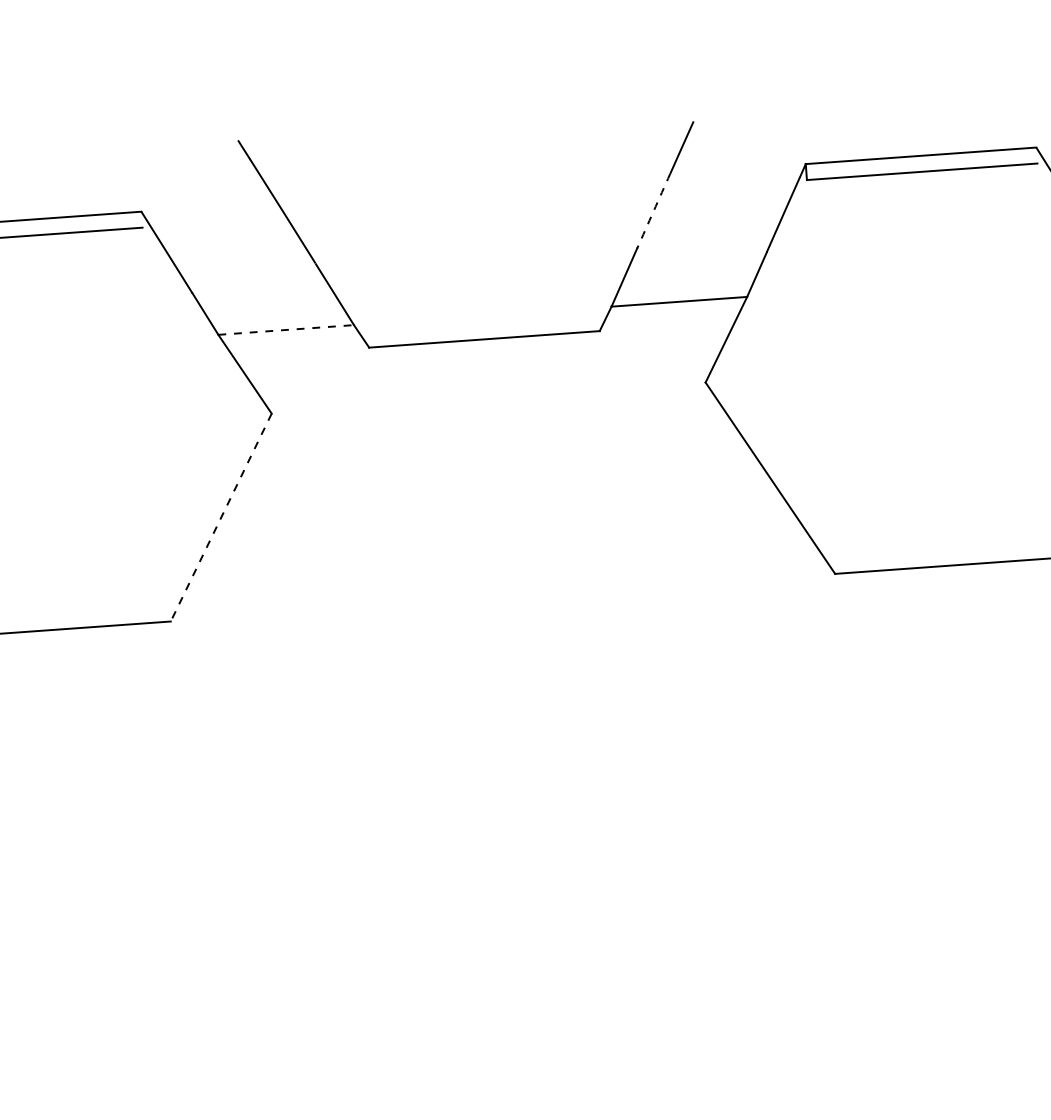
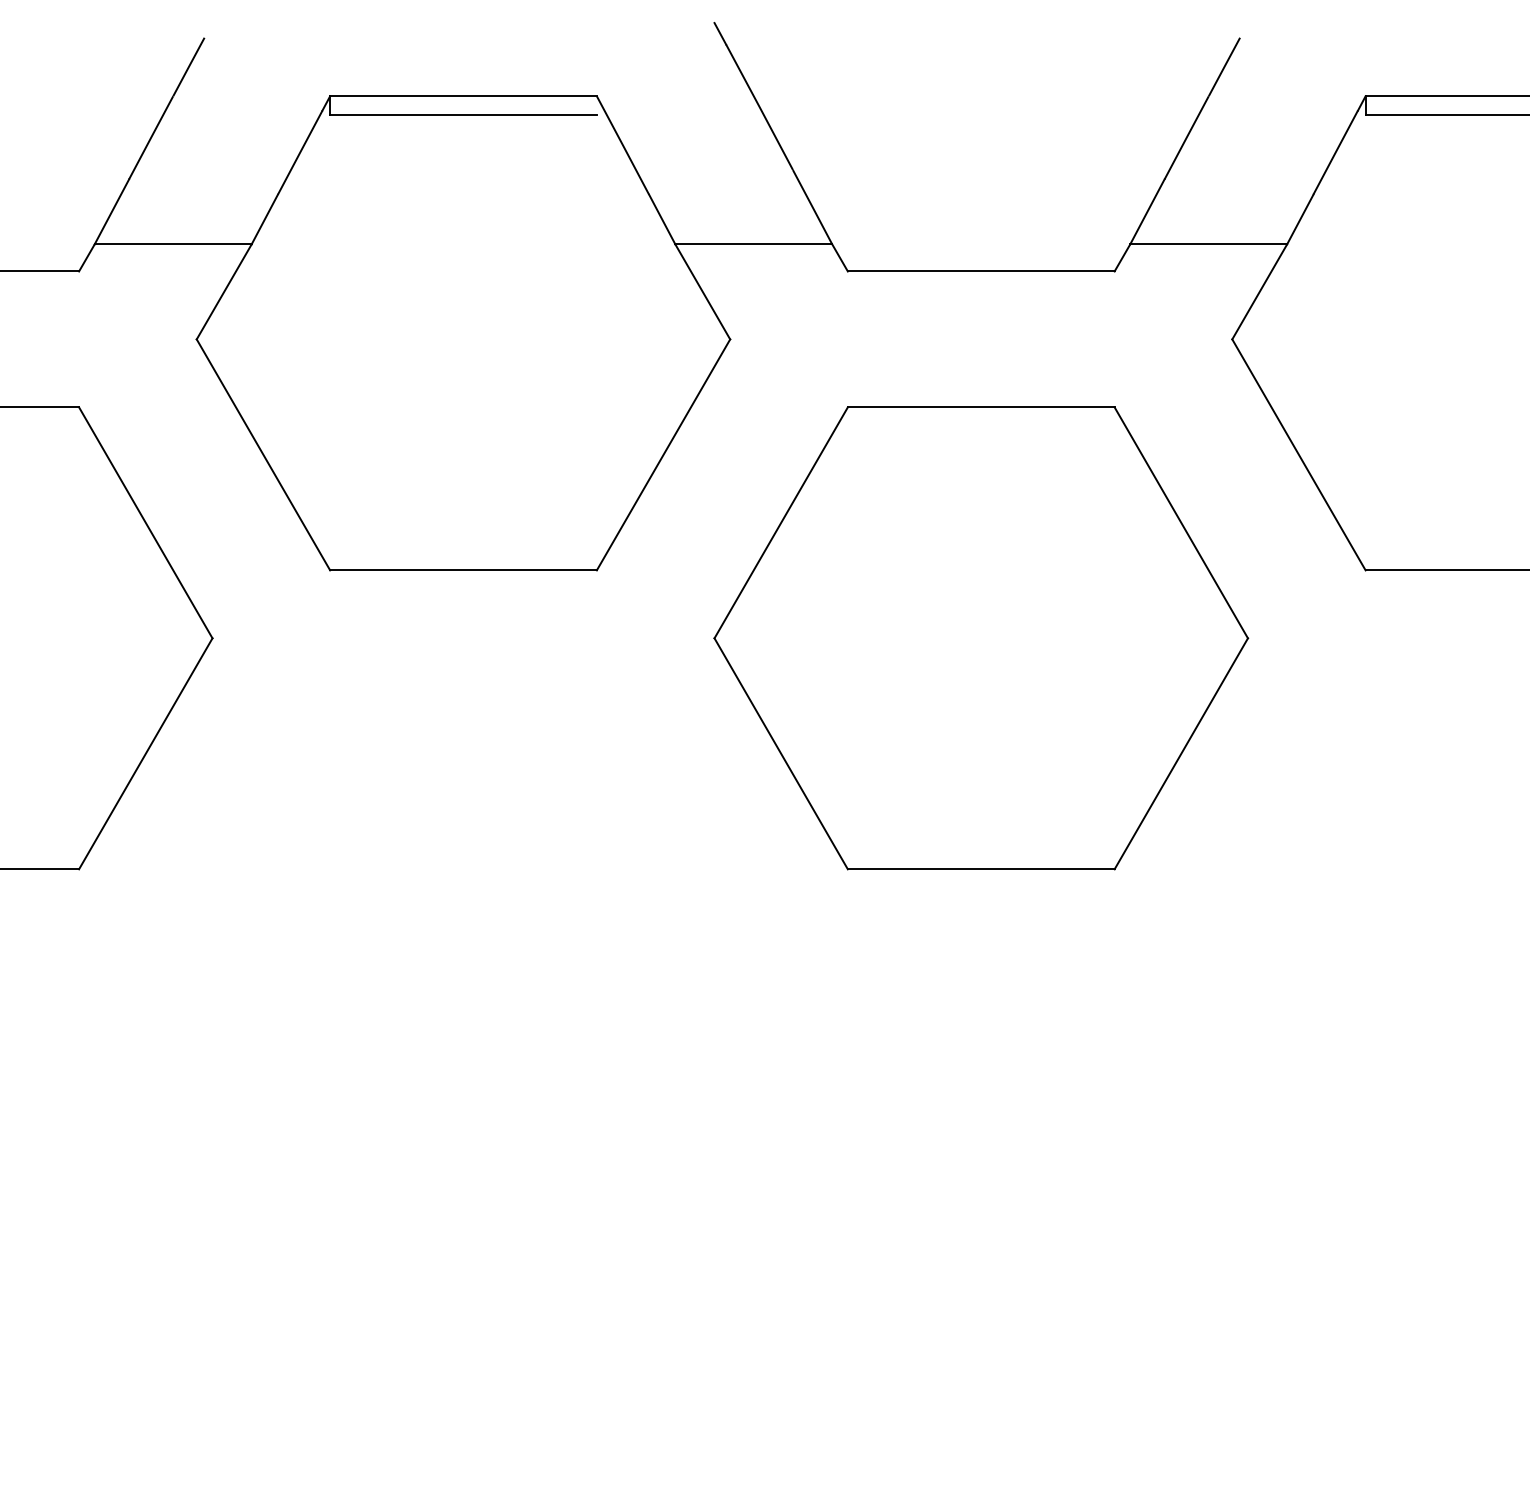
arc: (653, 210) -> (1186, 137), dashed -> solid
line: (286, 330) -> (754, 244), dashed -> solid
line: (221, 518) -> (663, 455), dashed -> solid
part: (507, 656) -> (981, 638), added

